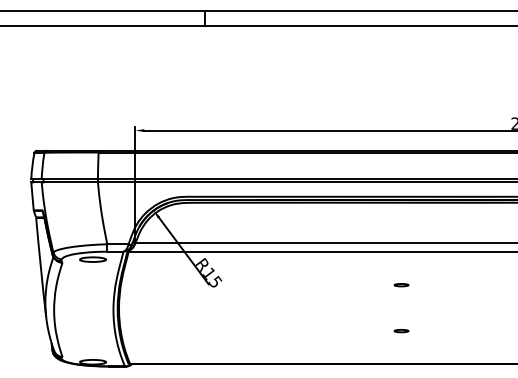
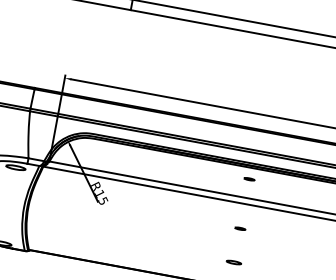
part: (401, 218) -> (249, 179), added
part: (401, 331) -> (233, 262), size x1.4

